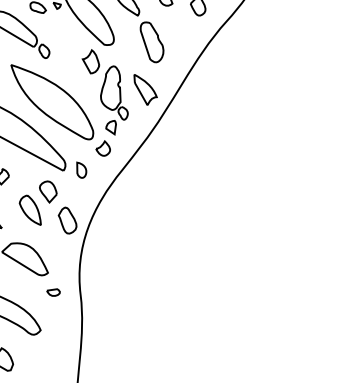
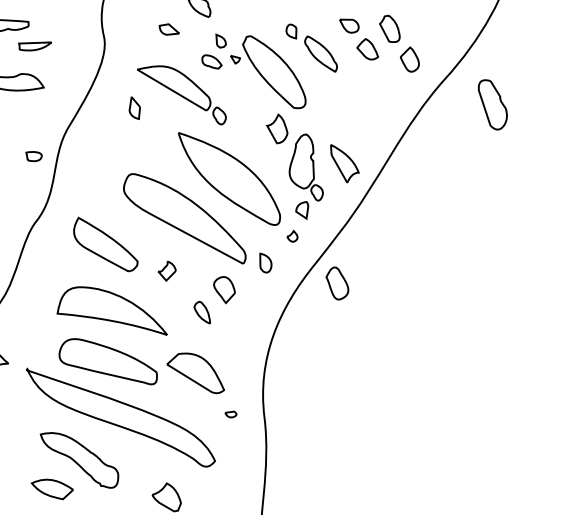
part: (151, 42) -> (492, 104), moved
part: (103, 148) -> (292, 236), size x0.6
part: (30, 210) -> (202, 312), size x0.6
part: (67, 220) -> (337, 283), moved
part: (53, 292) -> (230, 414), size x0.7

